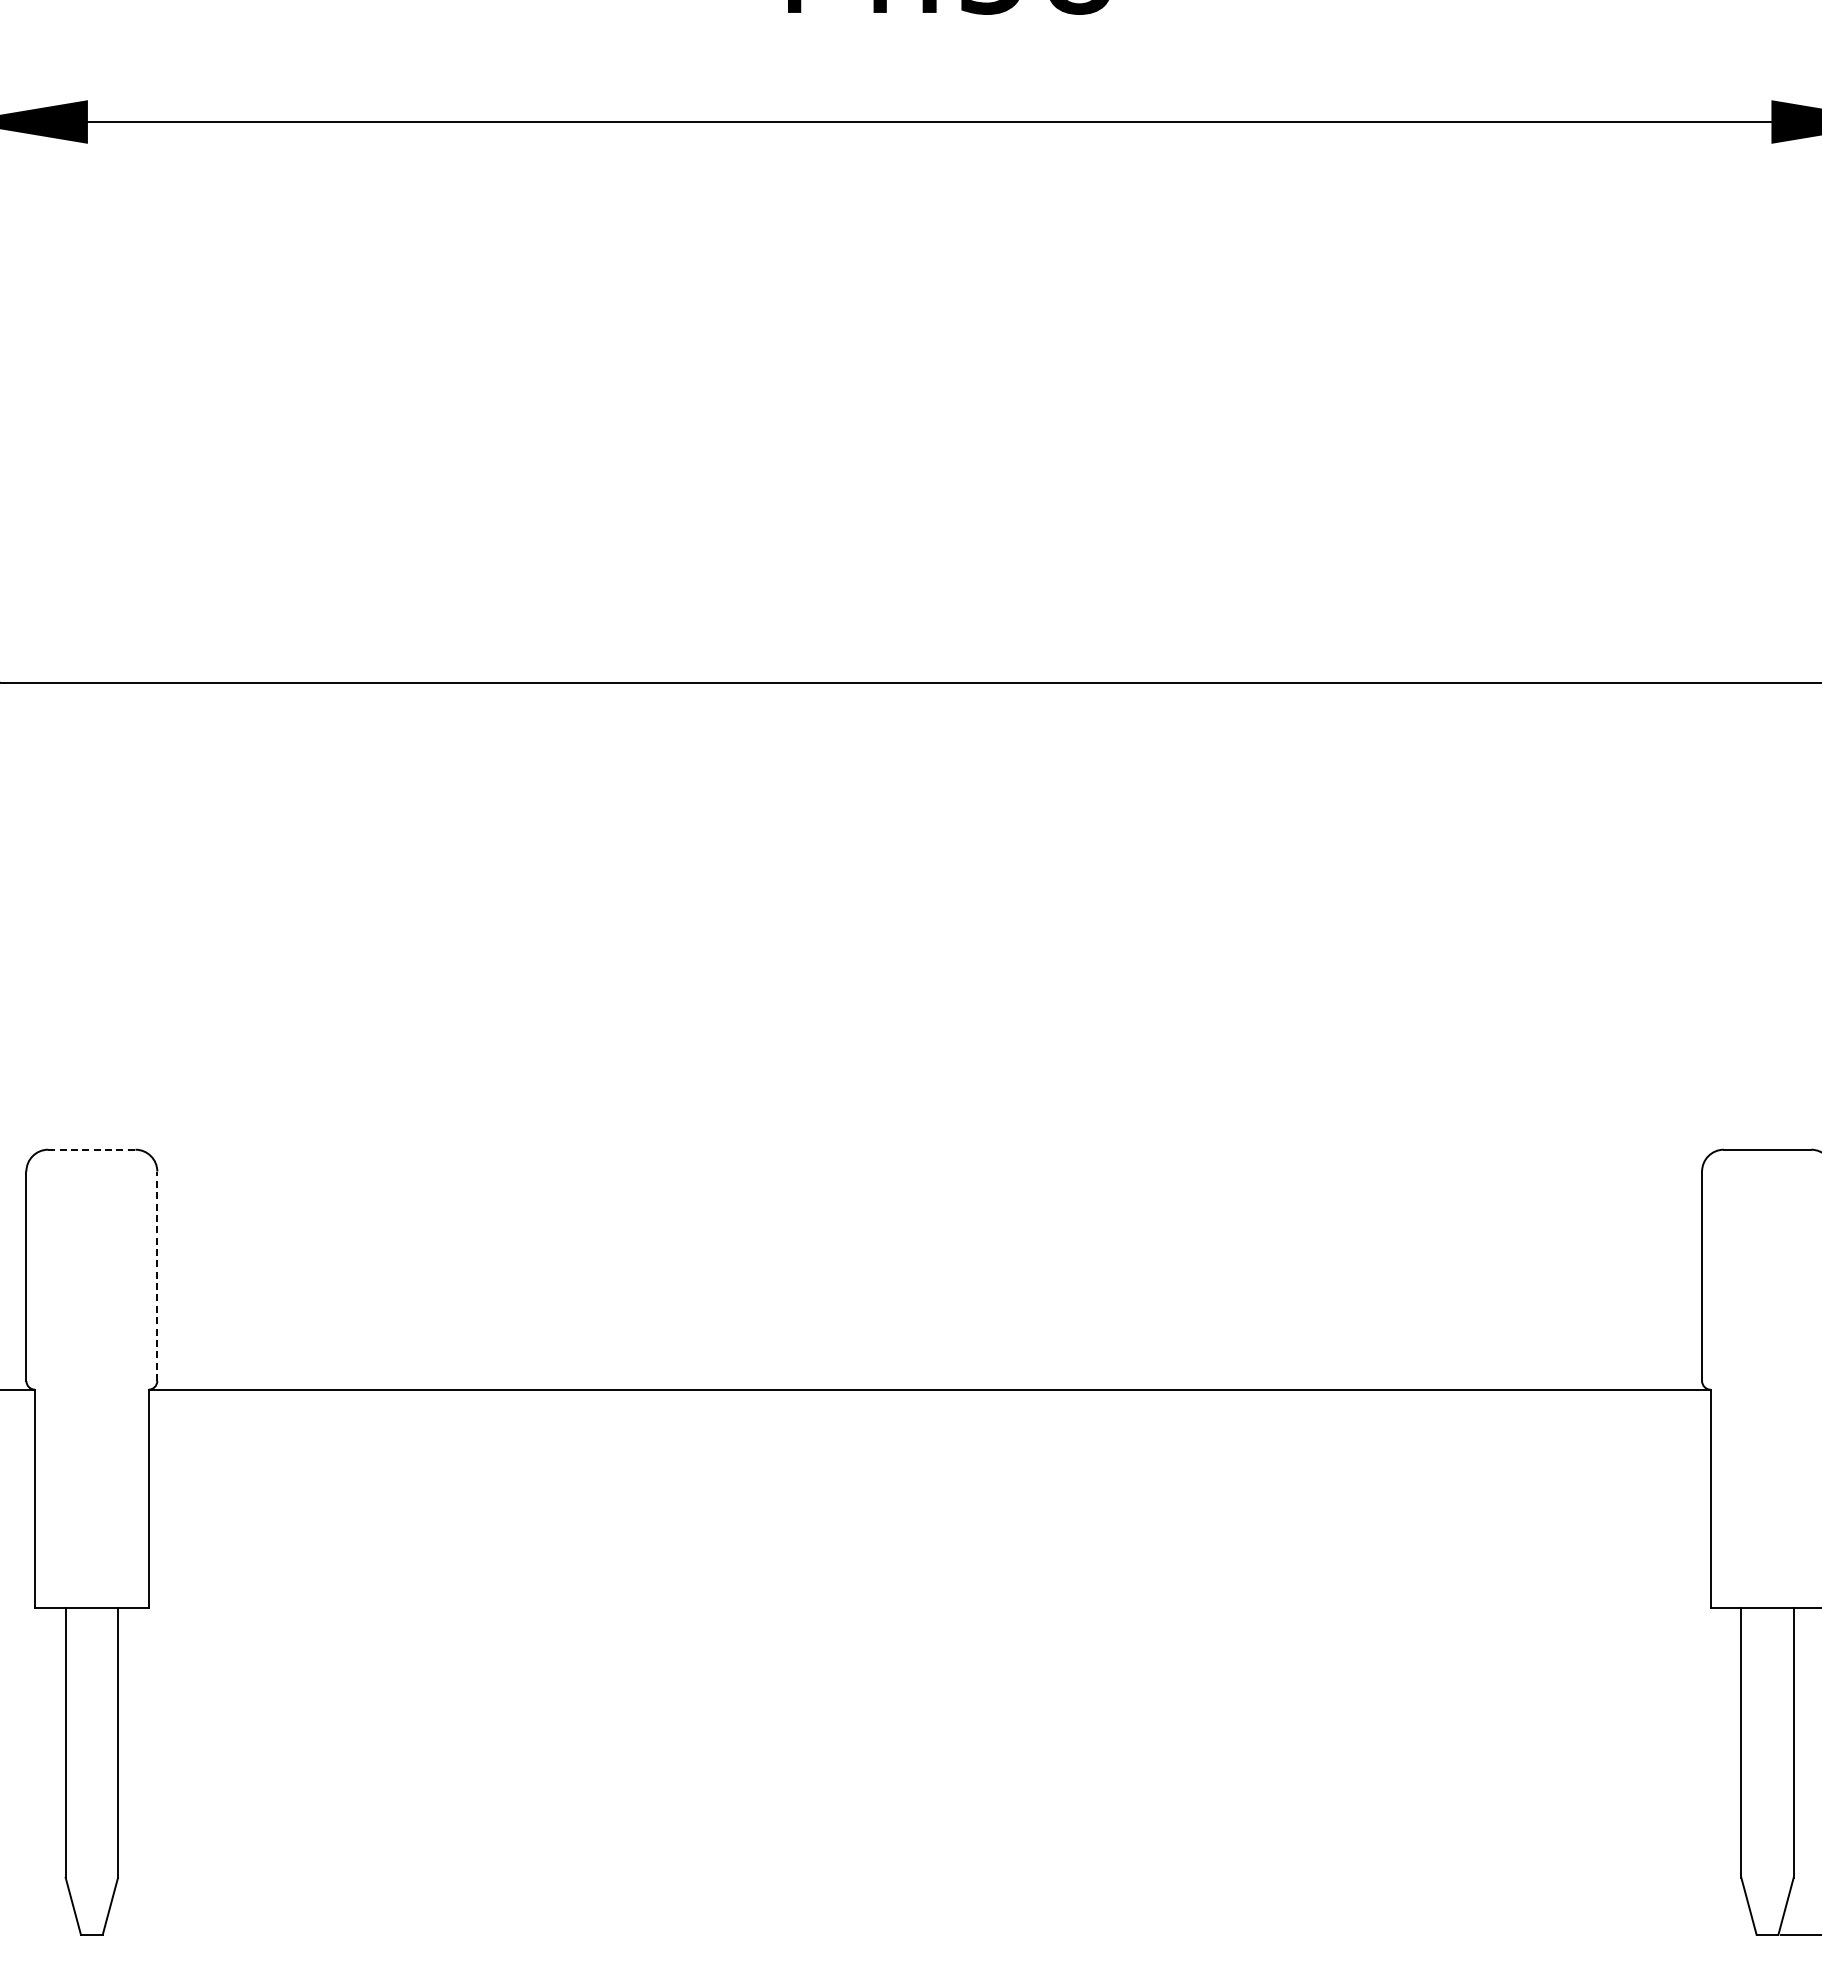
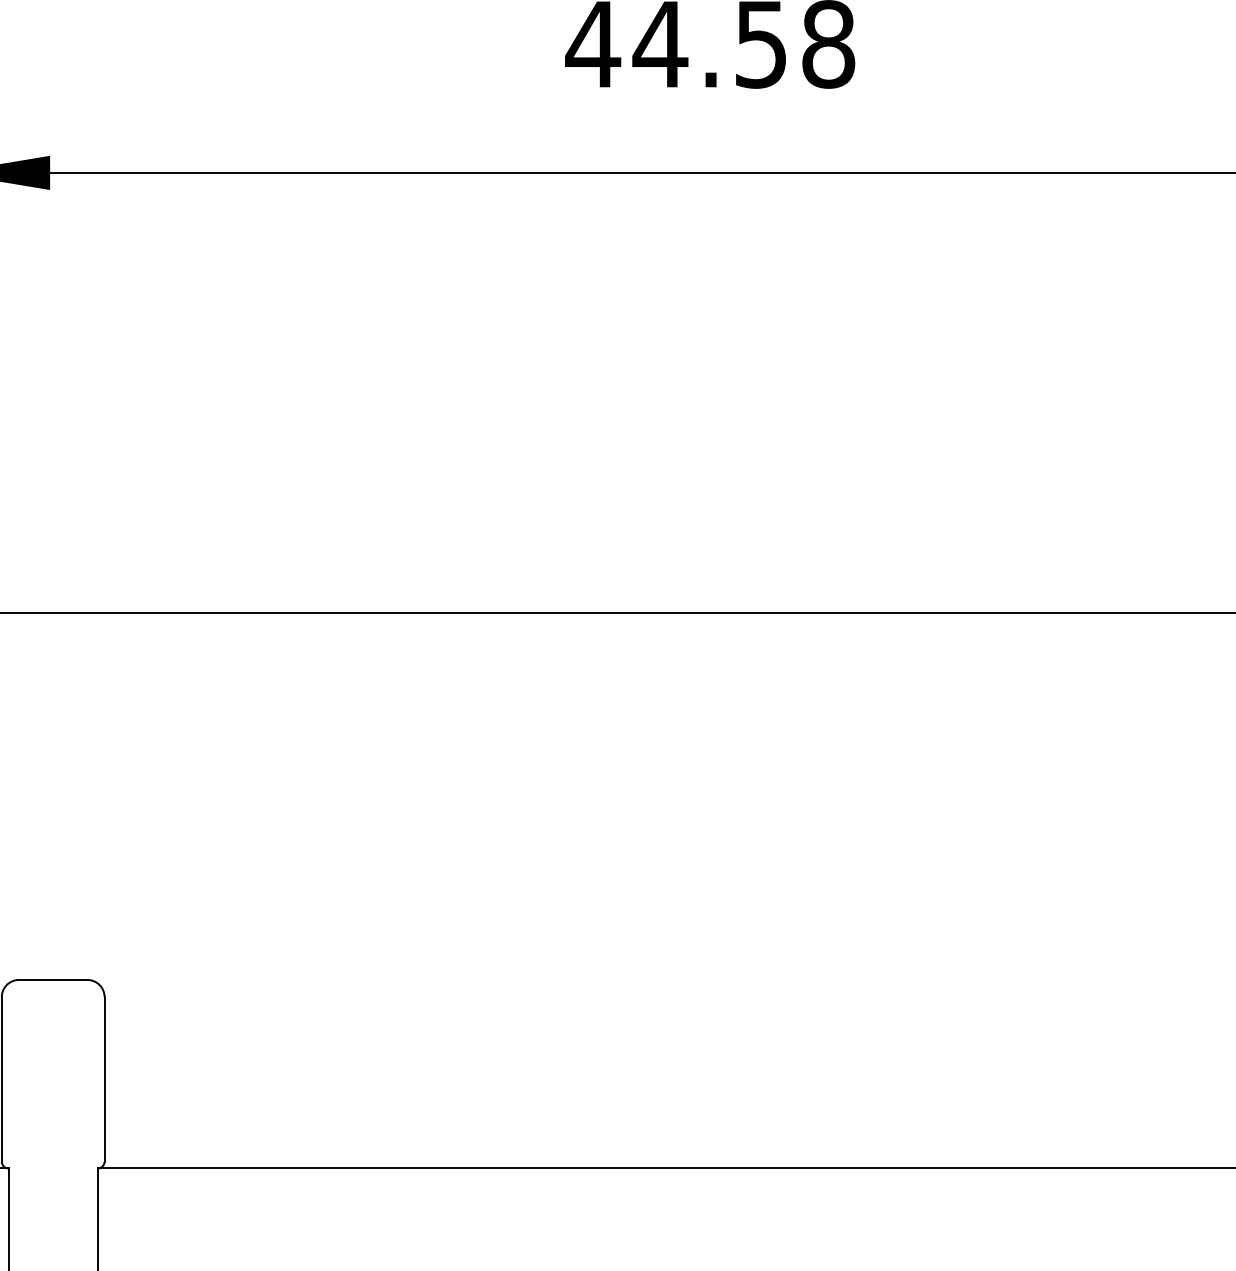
line: (91, 1149) -> (52, 979), dashed -> solid
line: (157, 1276) -> (104, 1079), dashed -> solid

